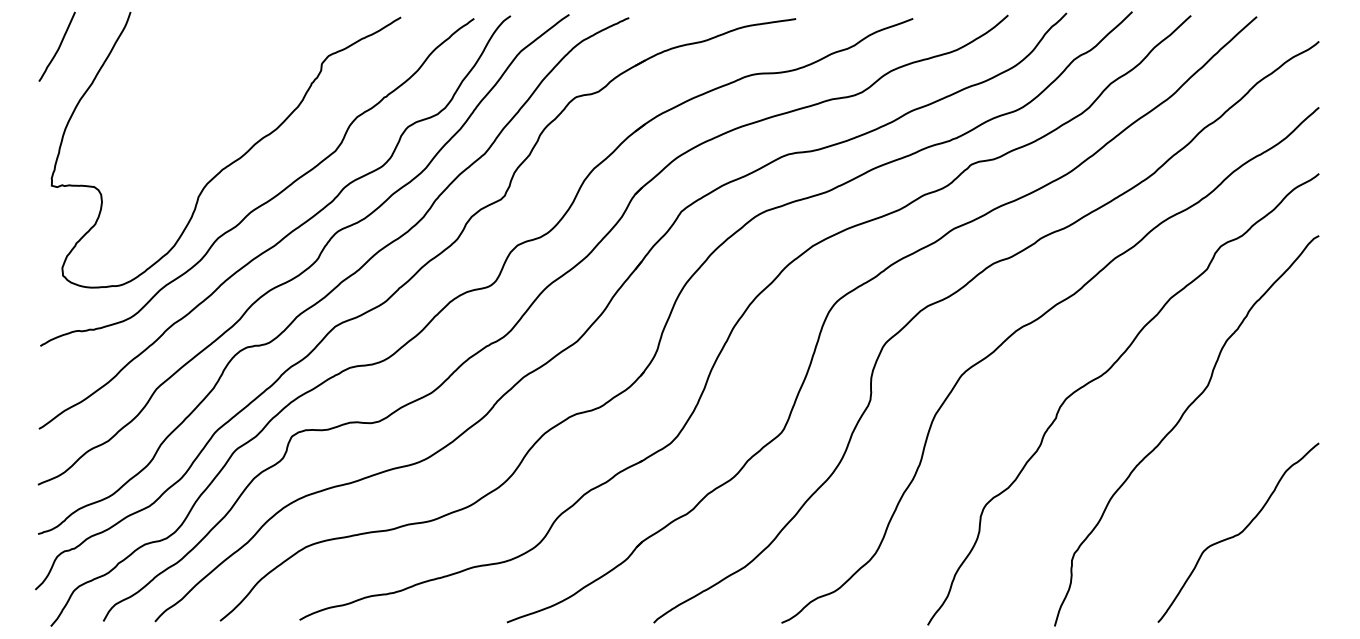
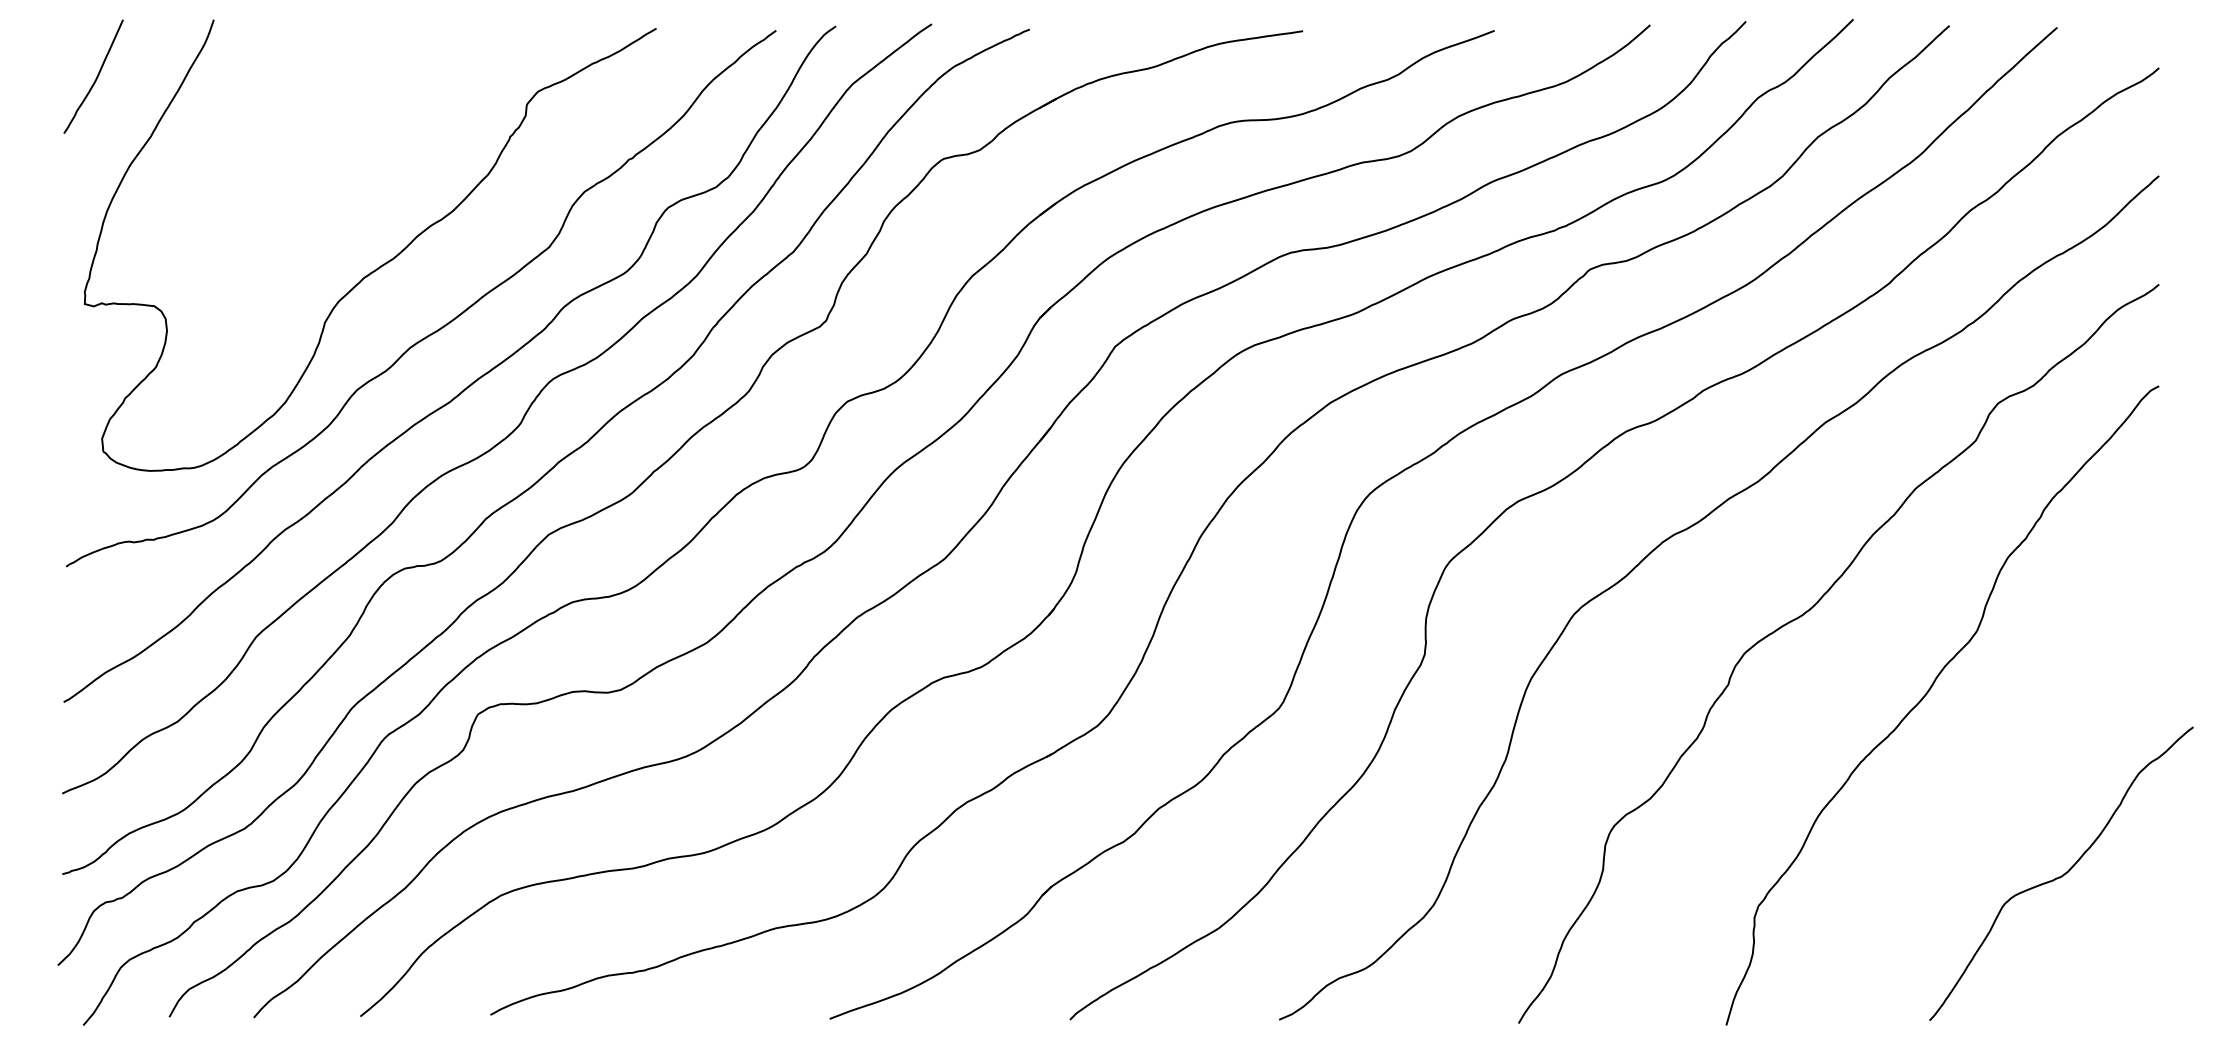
curve: (1239, 532) -> (2063, 873), moved

